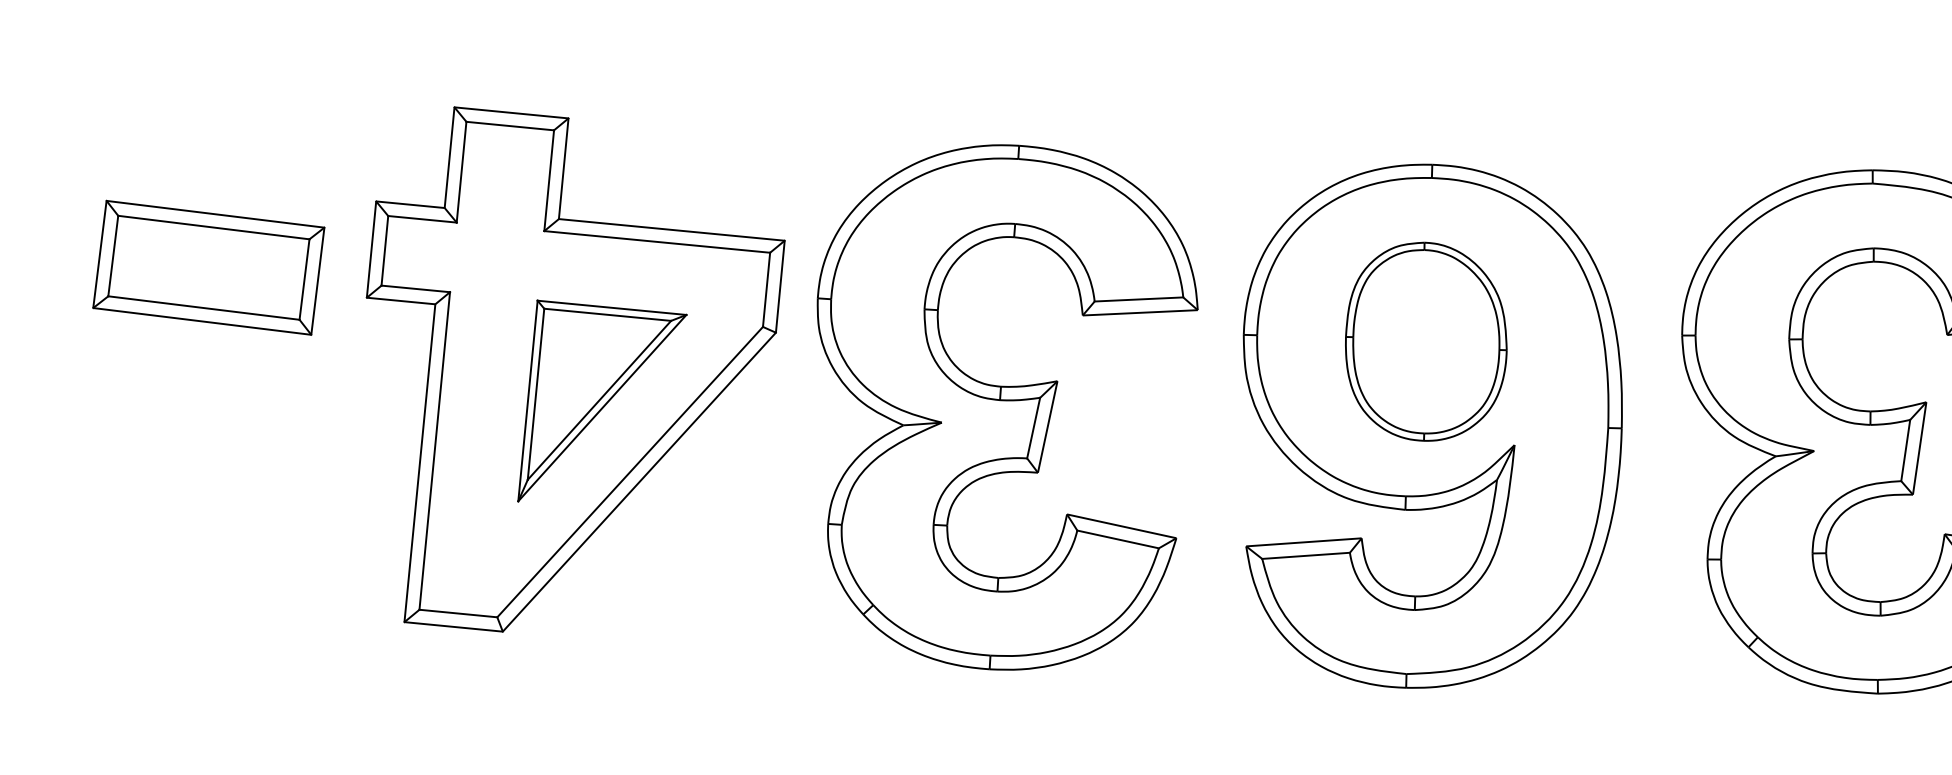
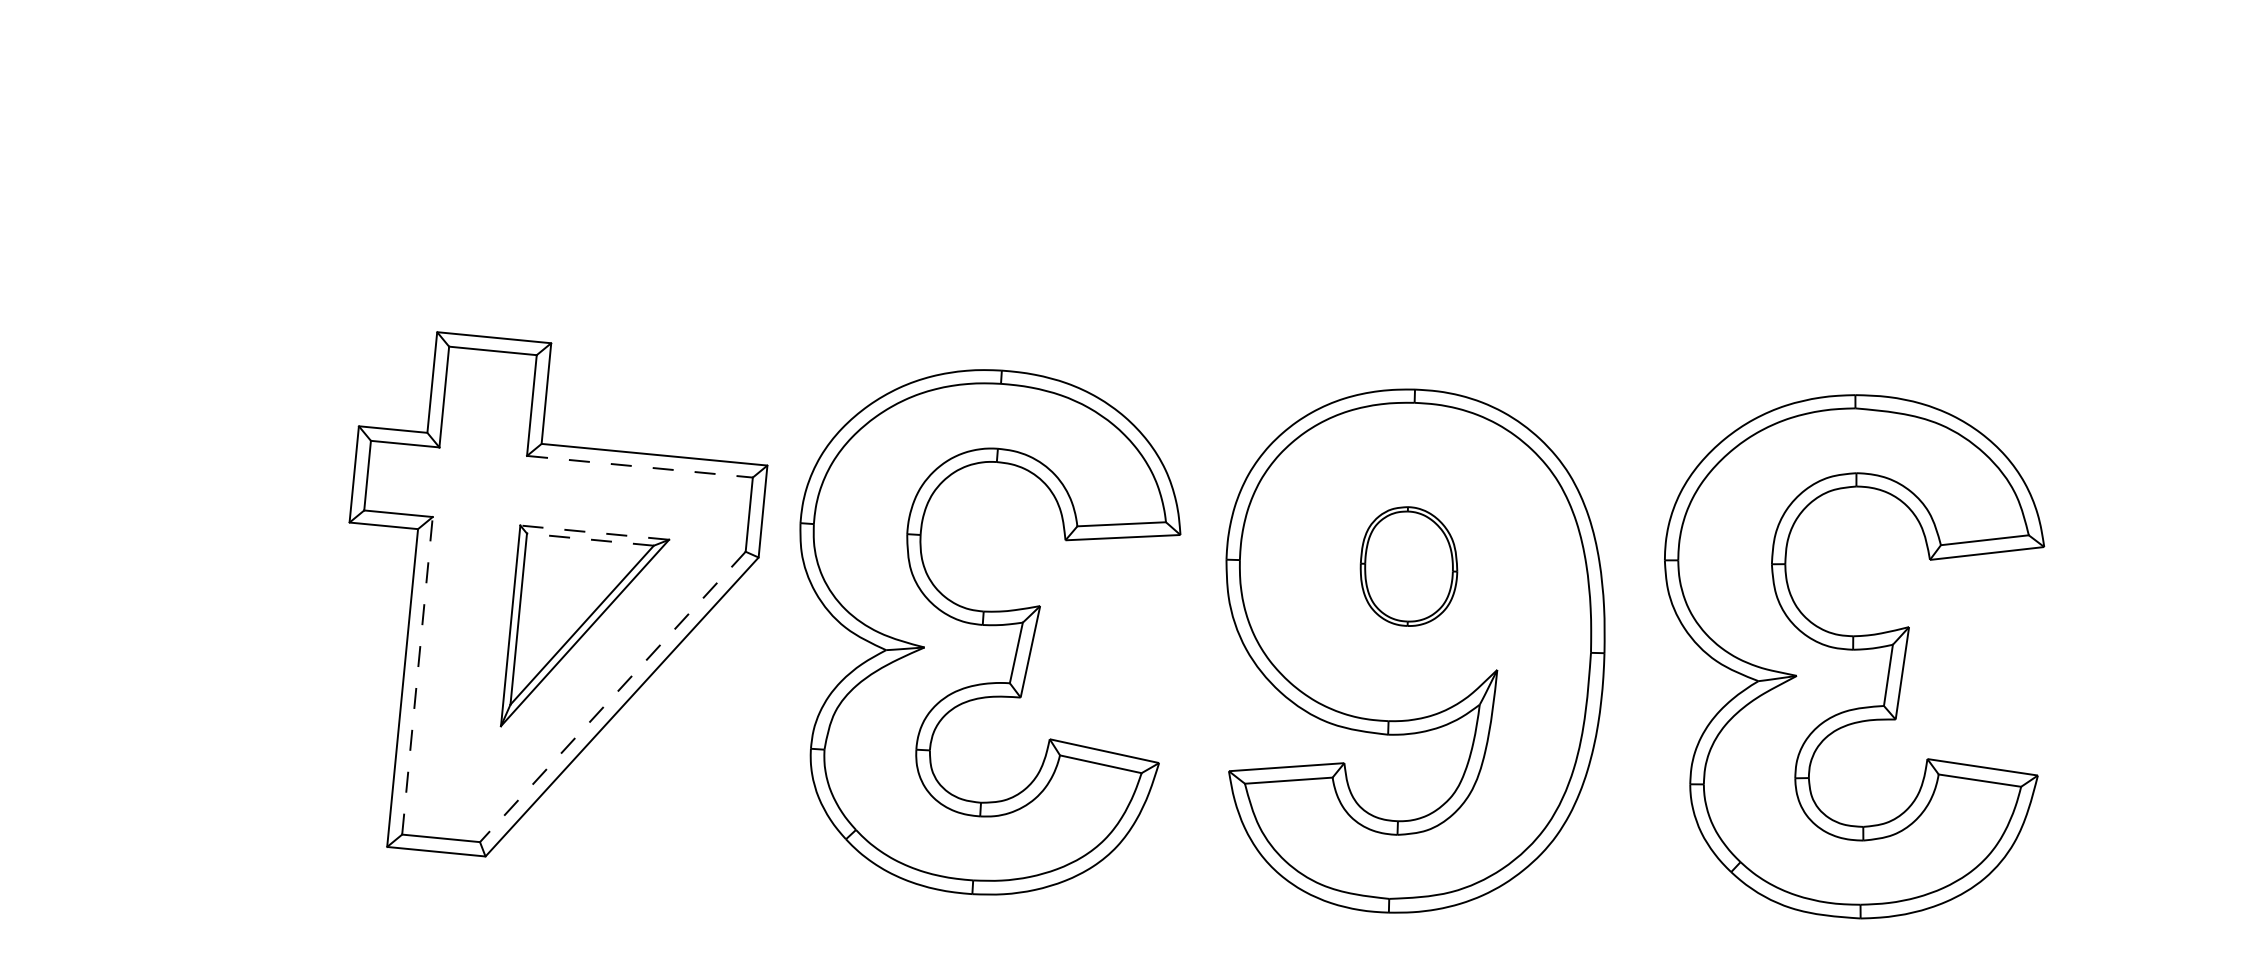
line: (657, 241) -> (640, 466), solid -> dashed
part: (208, 267) -> (191, 492), removed
line: (611, 307) -> (594, 532), solid -> dashed
line: (607, 314) -> (590, 539), solid -> dashed
part: (1425, 341) -> (1408, 566), size x0.6
line: (434, 450) -> (417, 675), solid -> dashed
line: (629, 471) -> (612, 696), solid -> dashed

